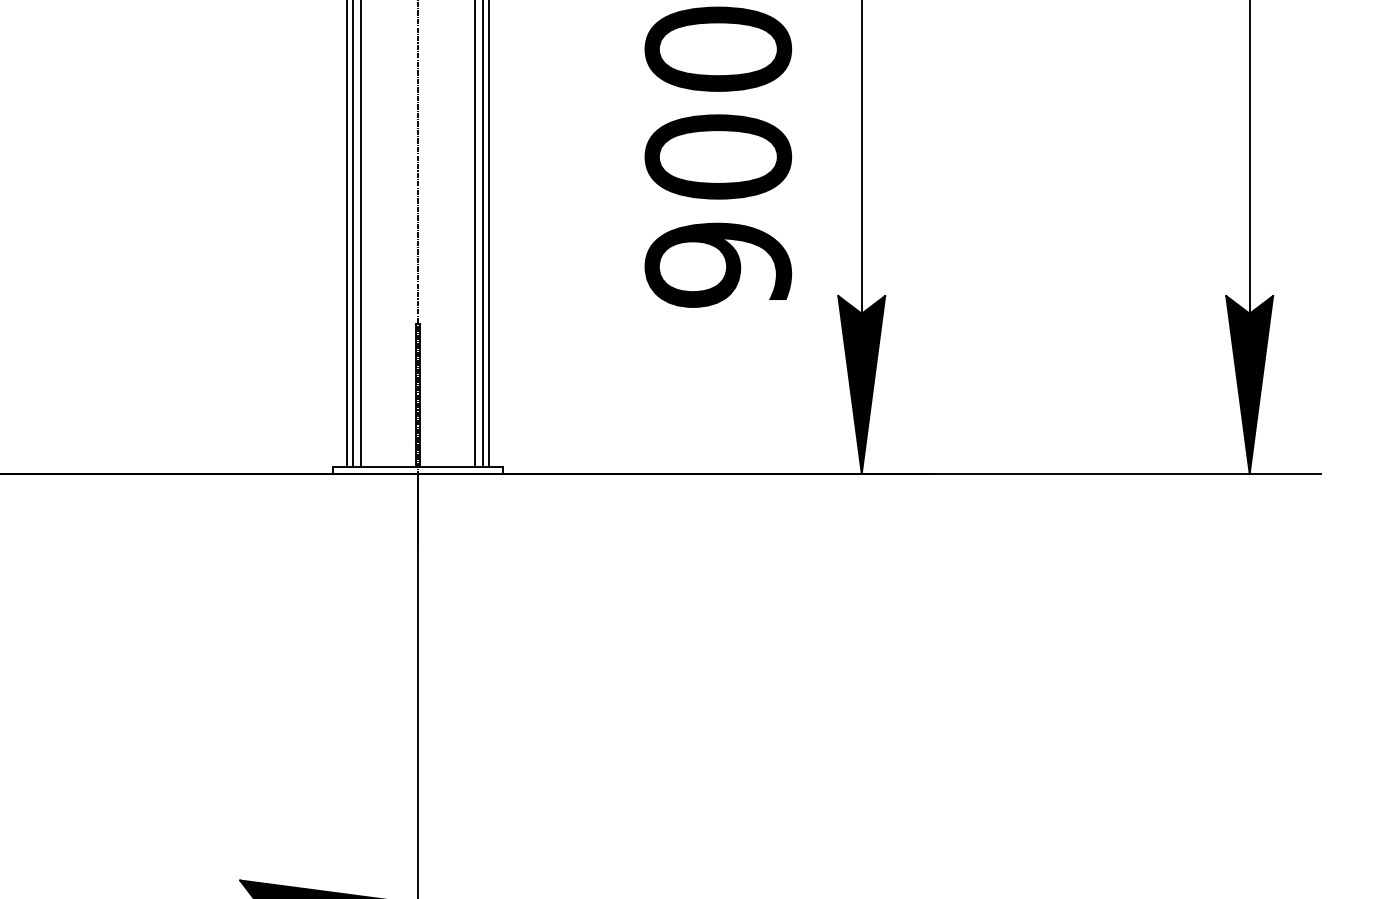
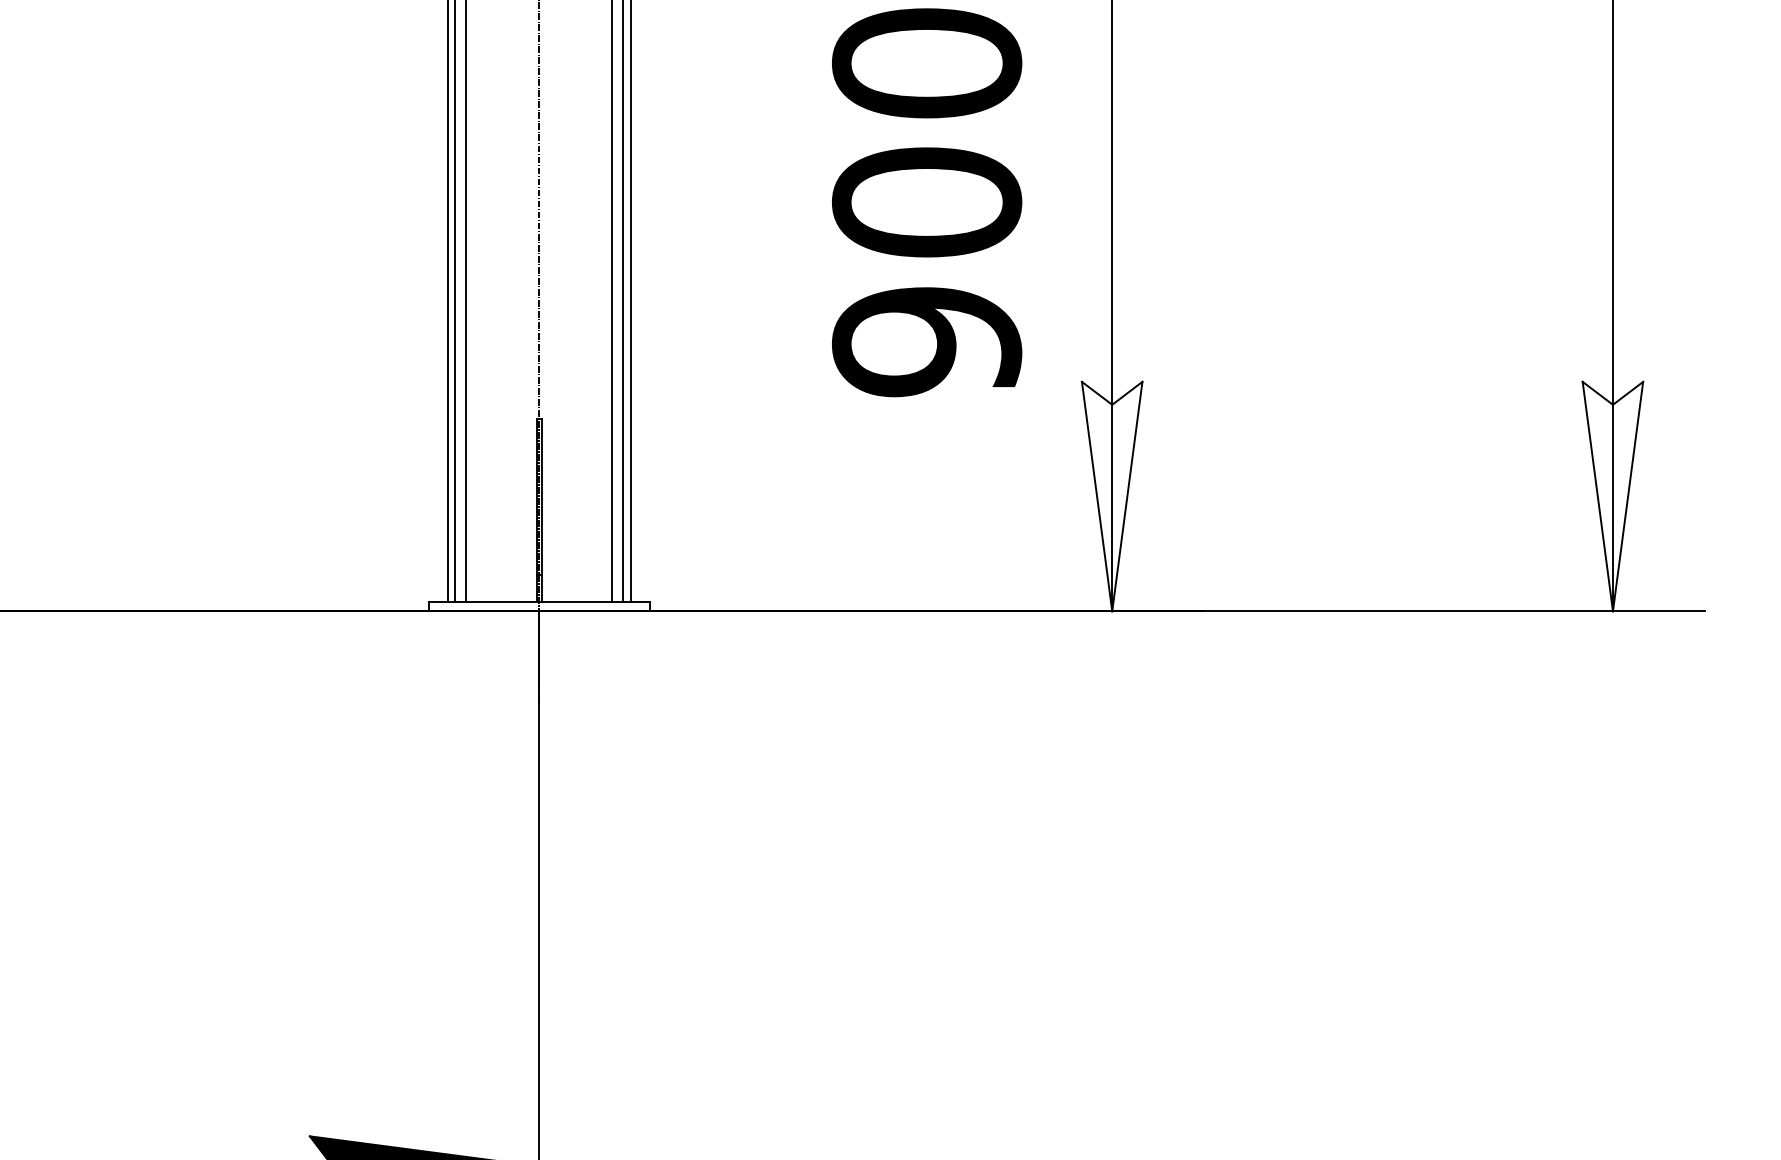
fill: (861, 384) -> (1111, 496), removed
fill: (1249, 384) -> (1612, 496), removed

